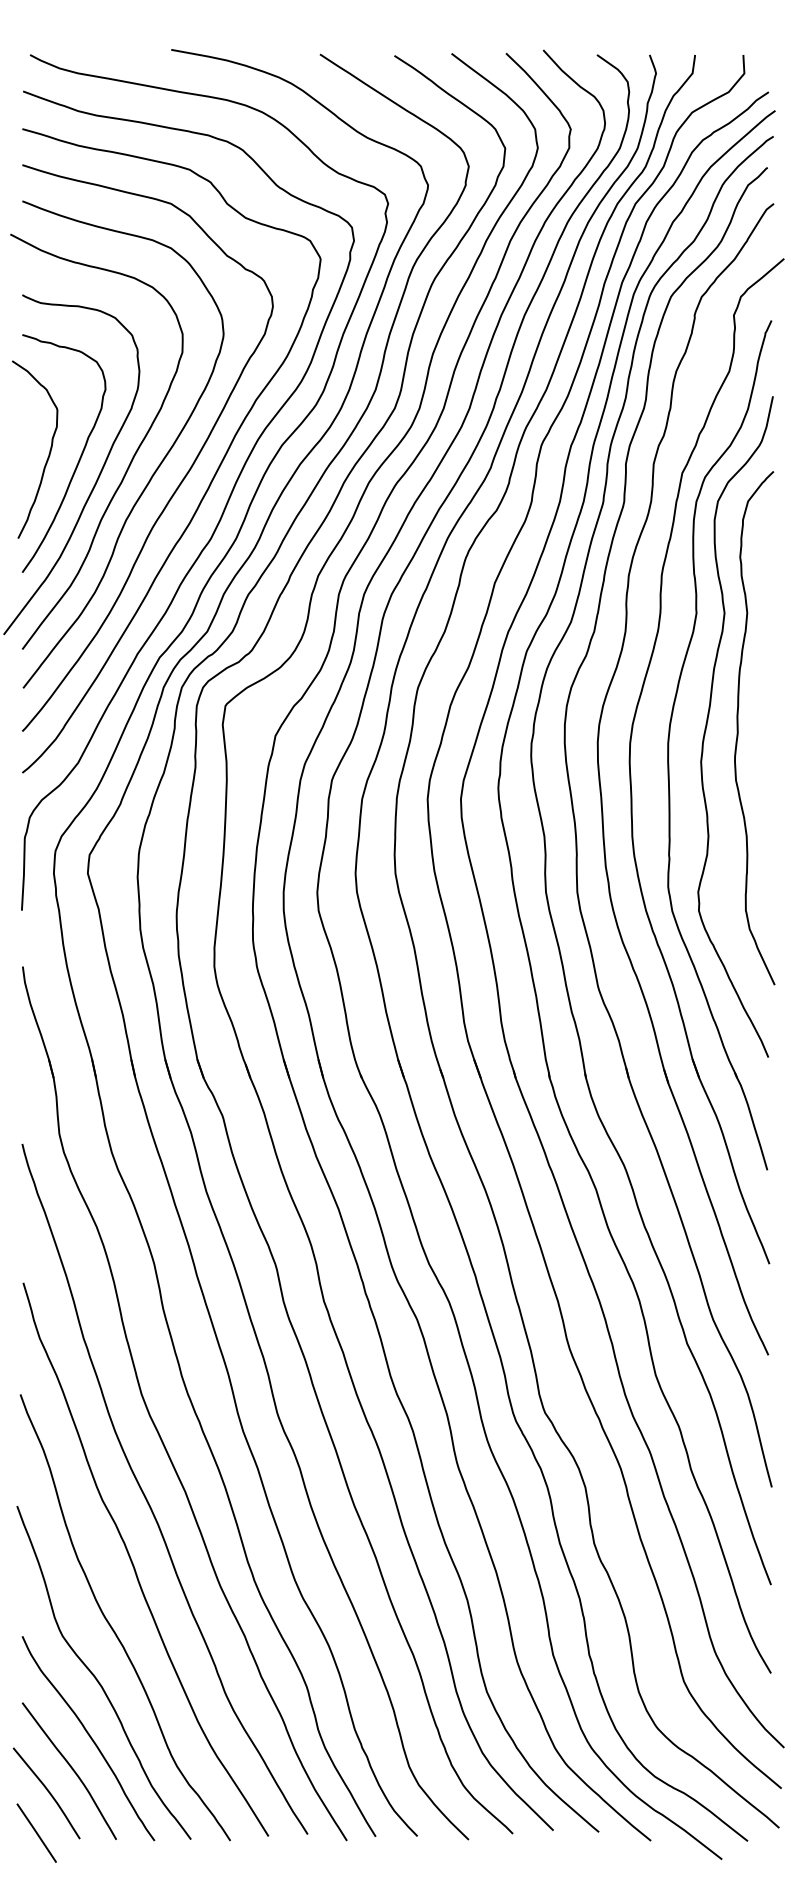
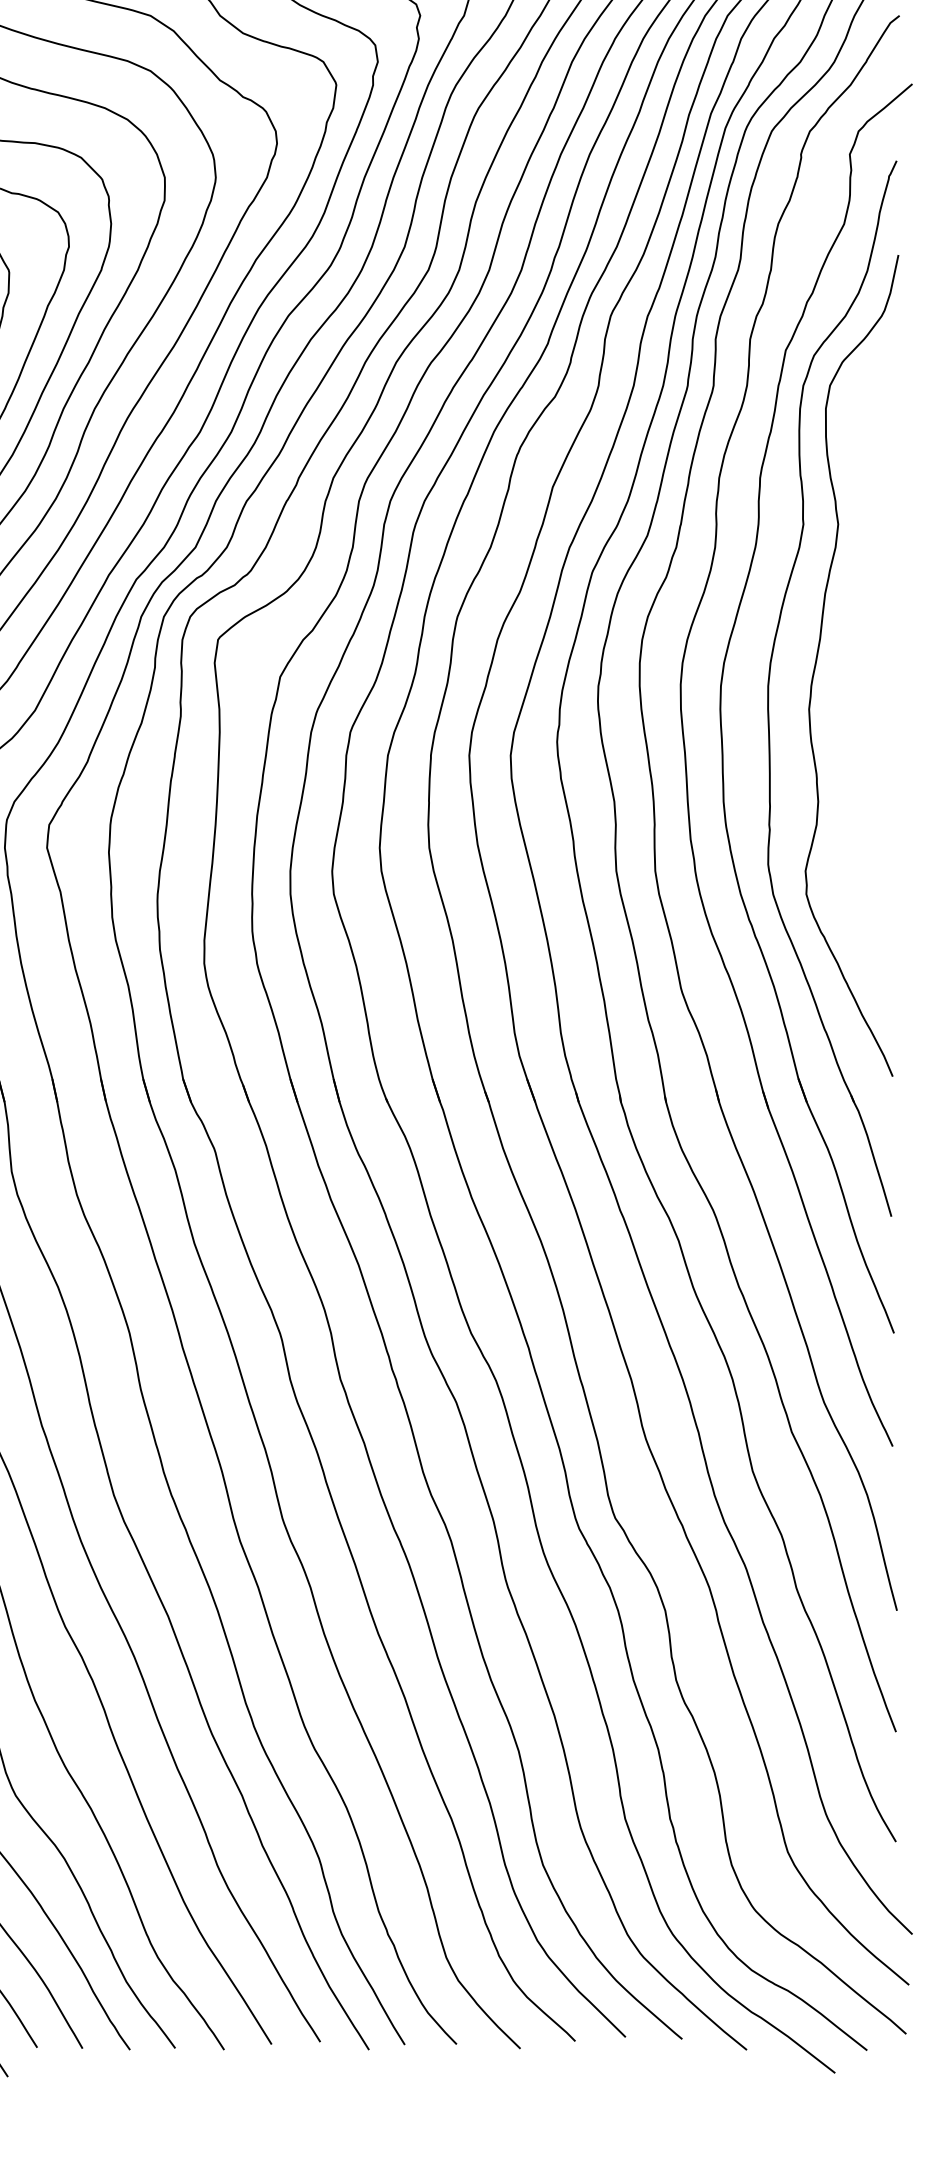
curve: (738, 728) -> (855, 667), removed

